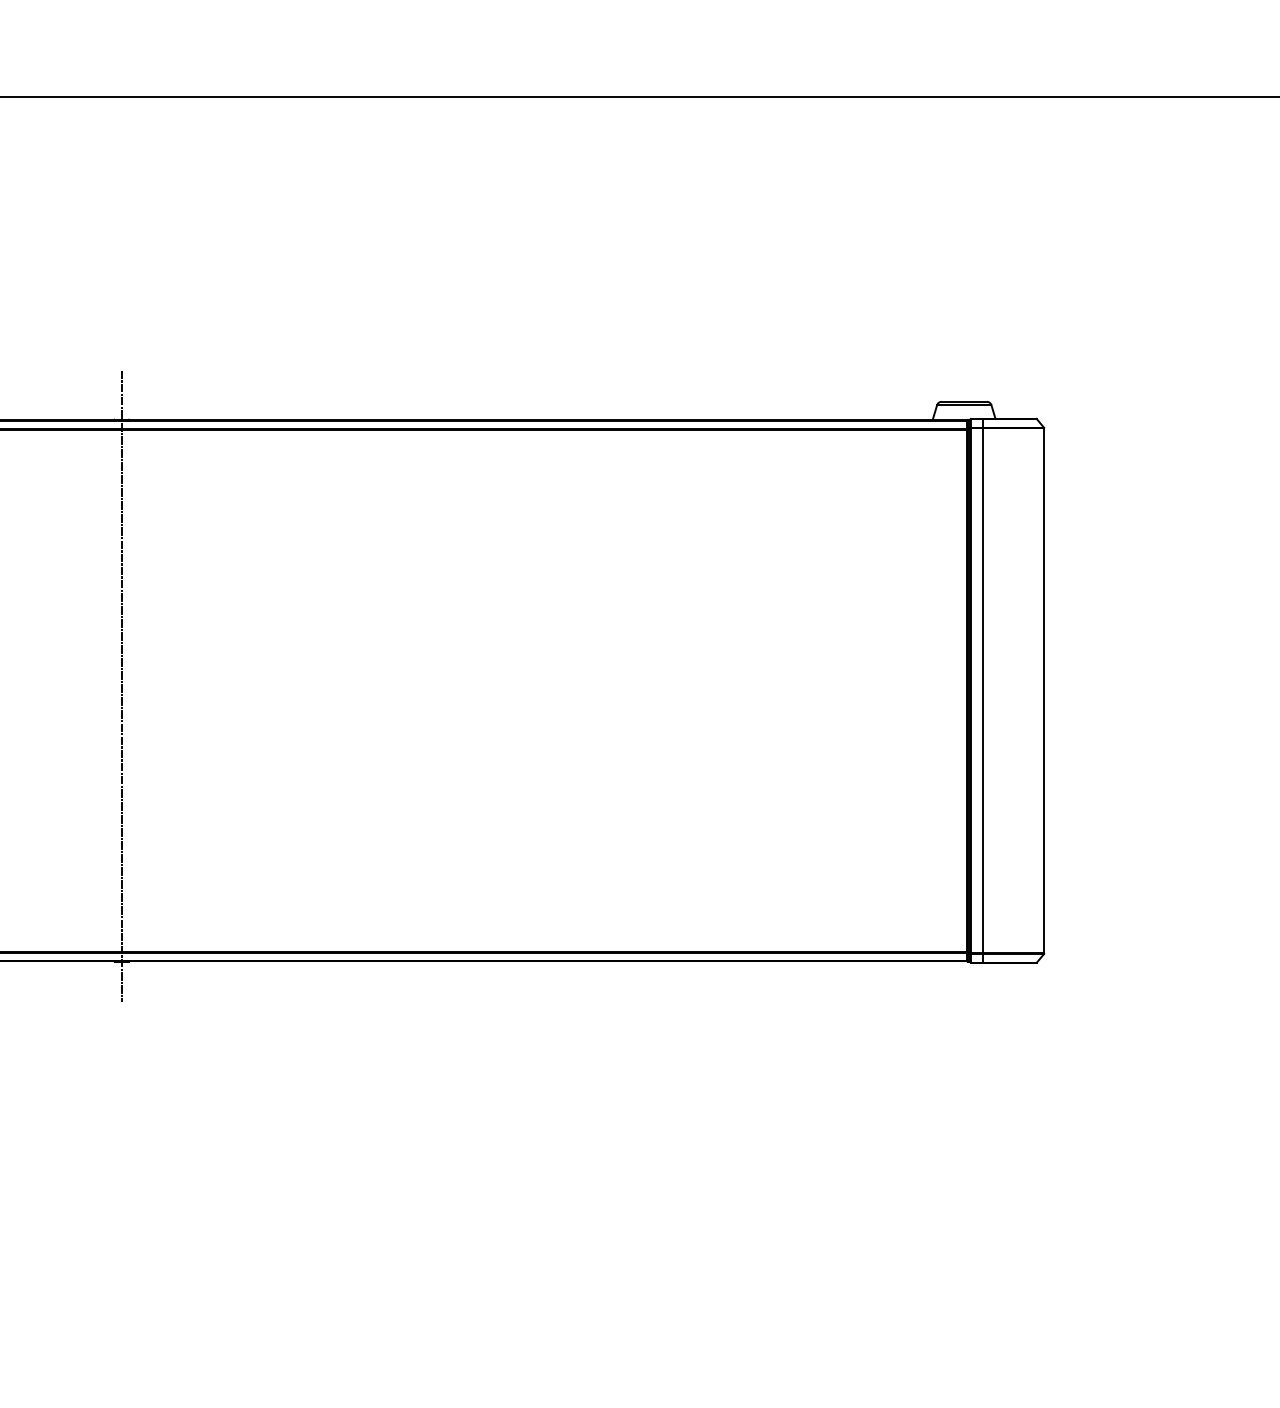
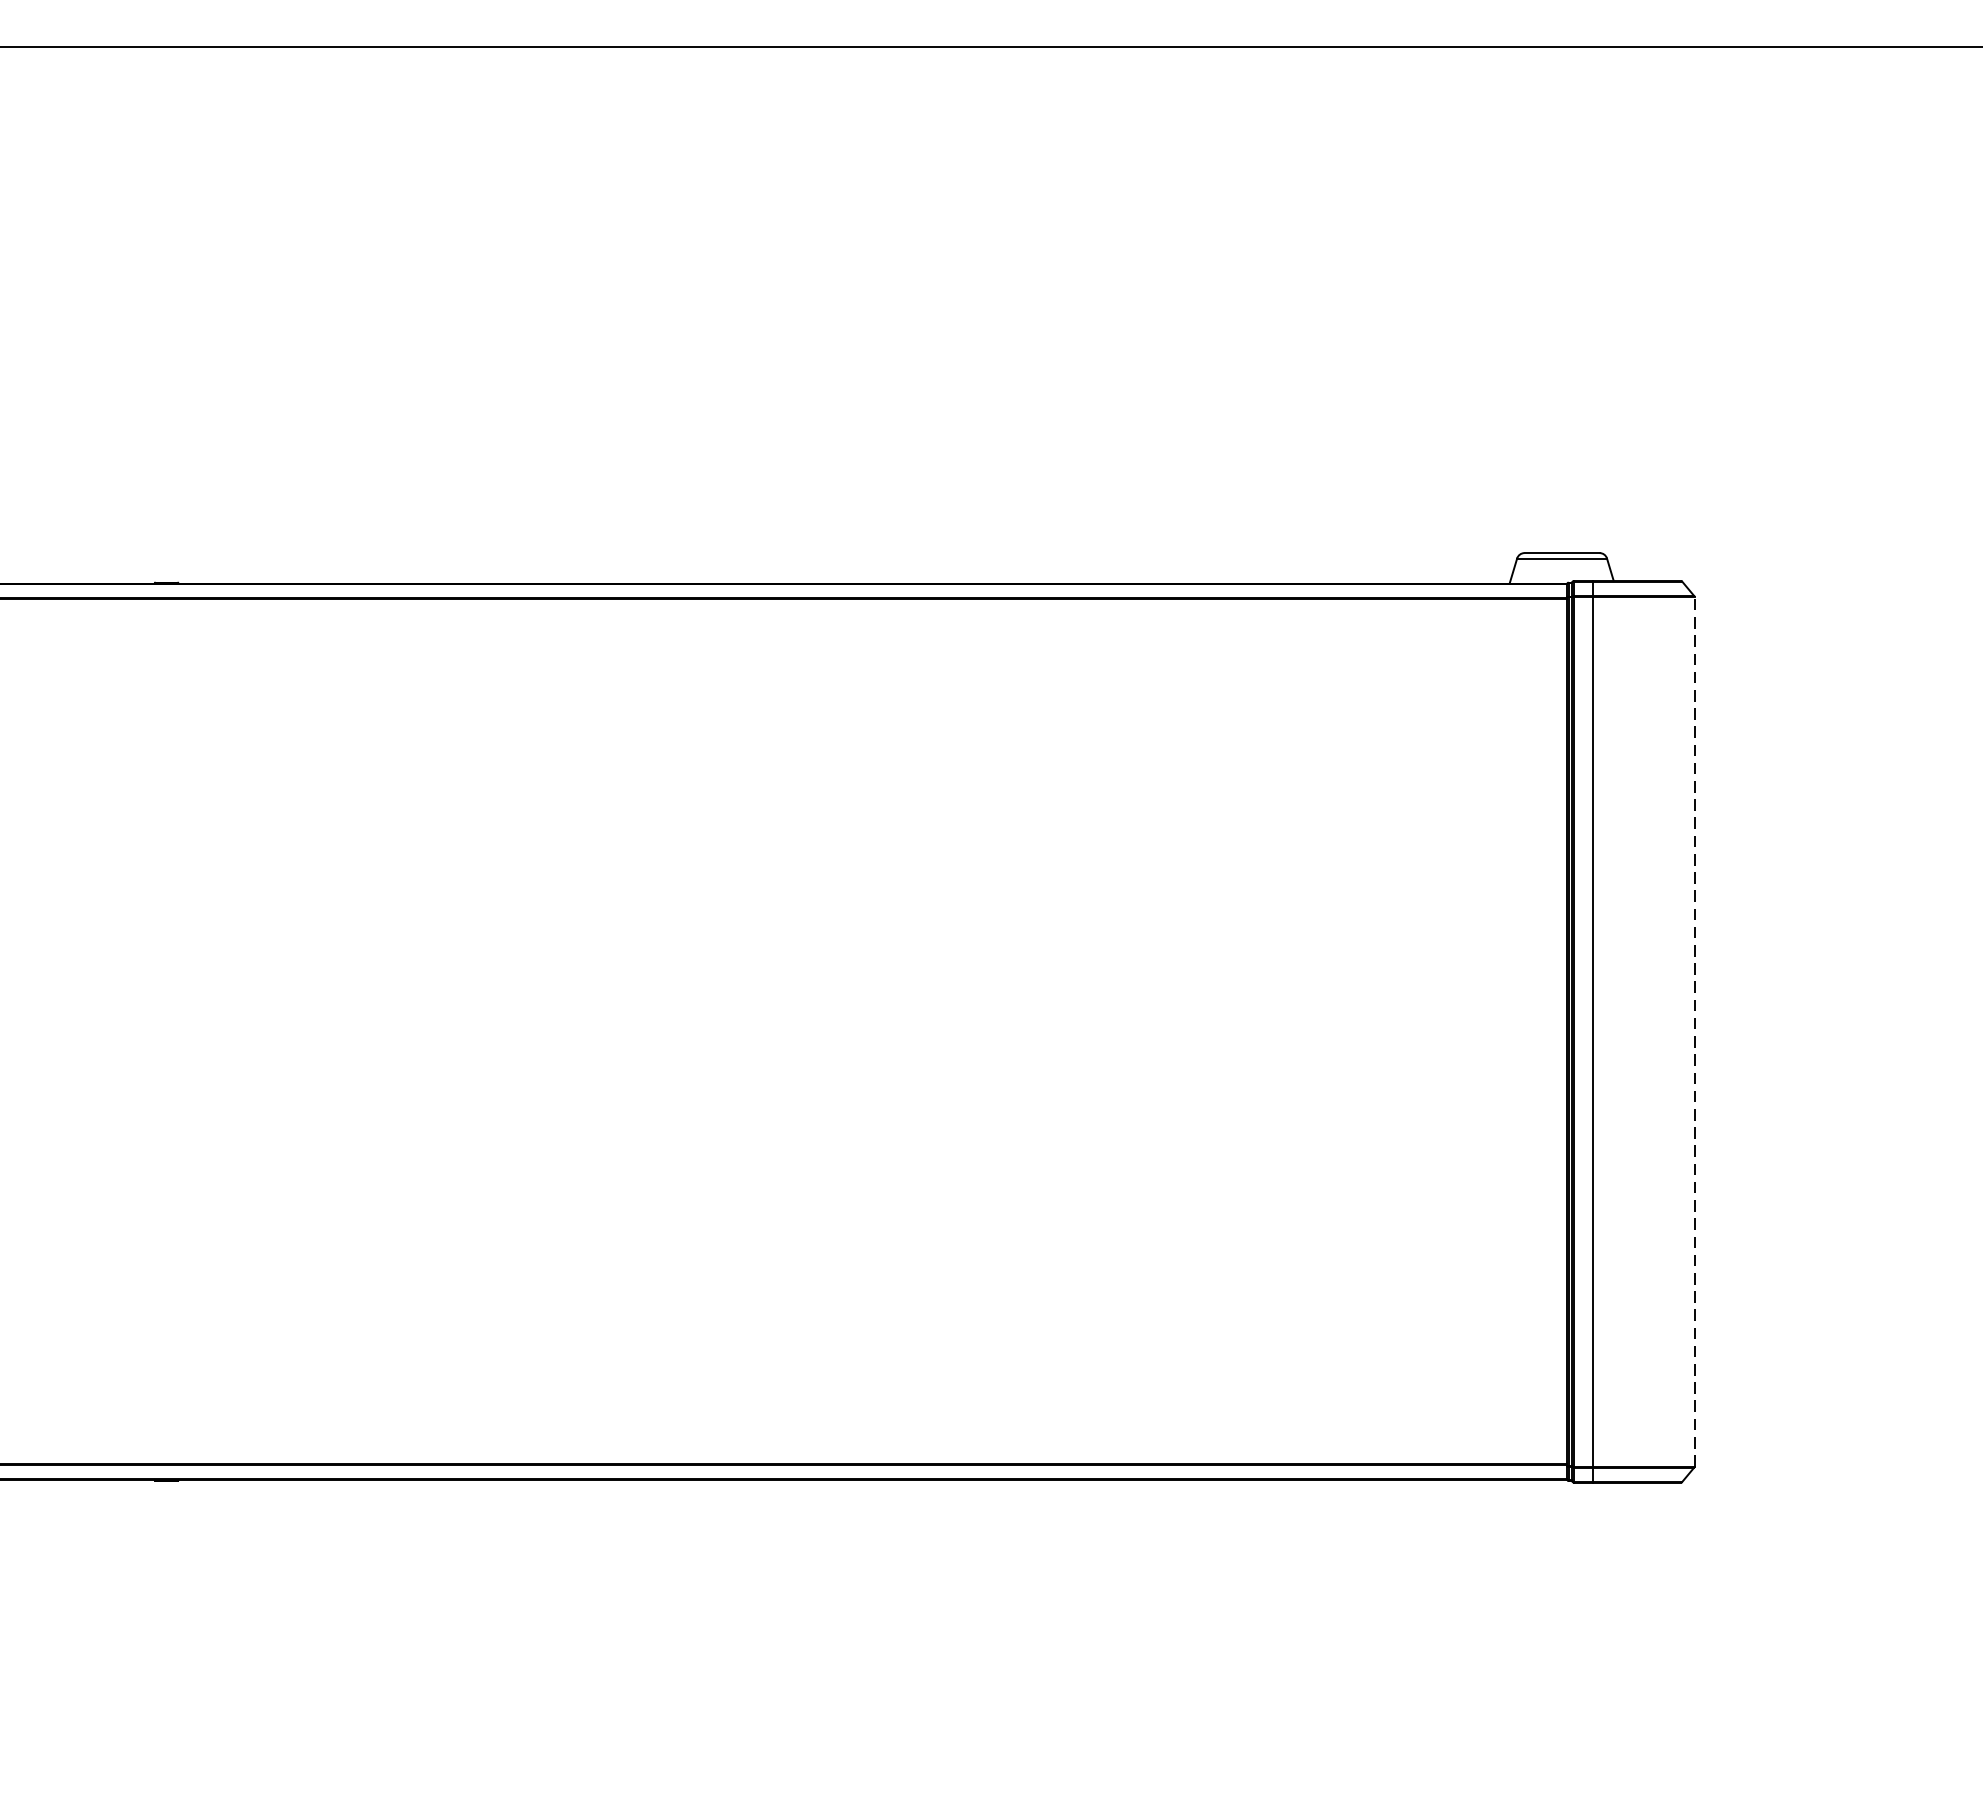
line: (121, 686) -> (166, 1024), removed
line: (1044, 690) -> (1694, 1031), solid -> dashed

